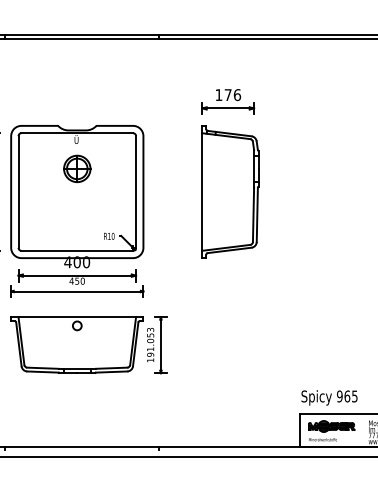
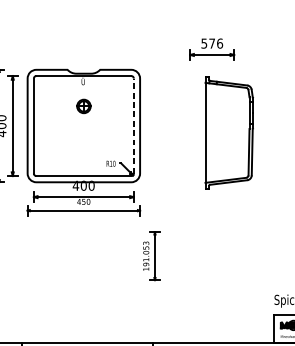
text: (218, 95) -> (203, 43), 176 -> 576
part: (77, 168) -> (84, 106), size x0.6
part: (230, 191) -> (229, 132), moved
line: (136, 192) -> (134, 126), solid -> dashed
part: (76, 344) -> (83, 255), removed

